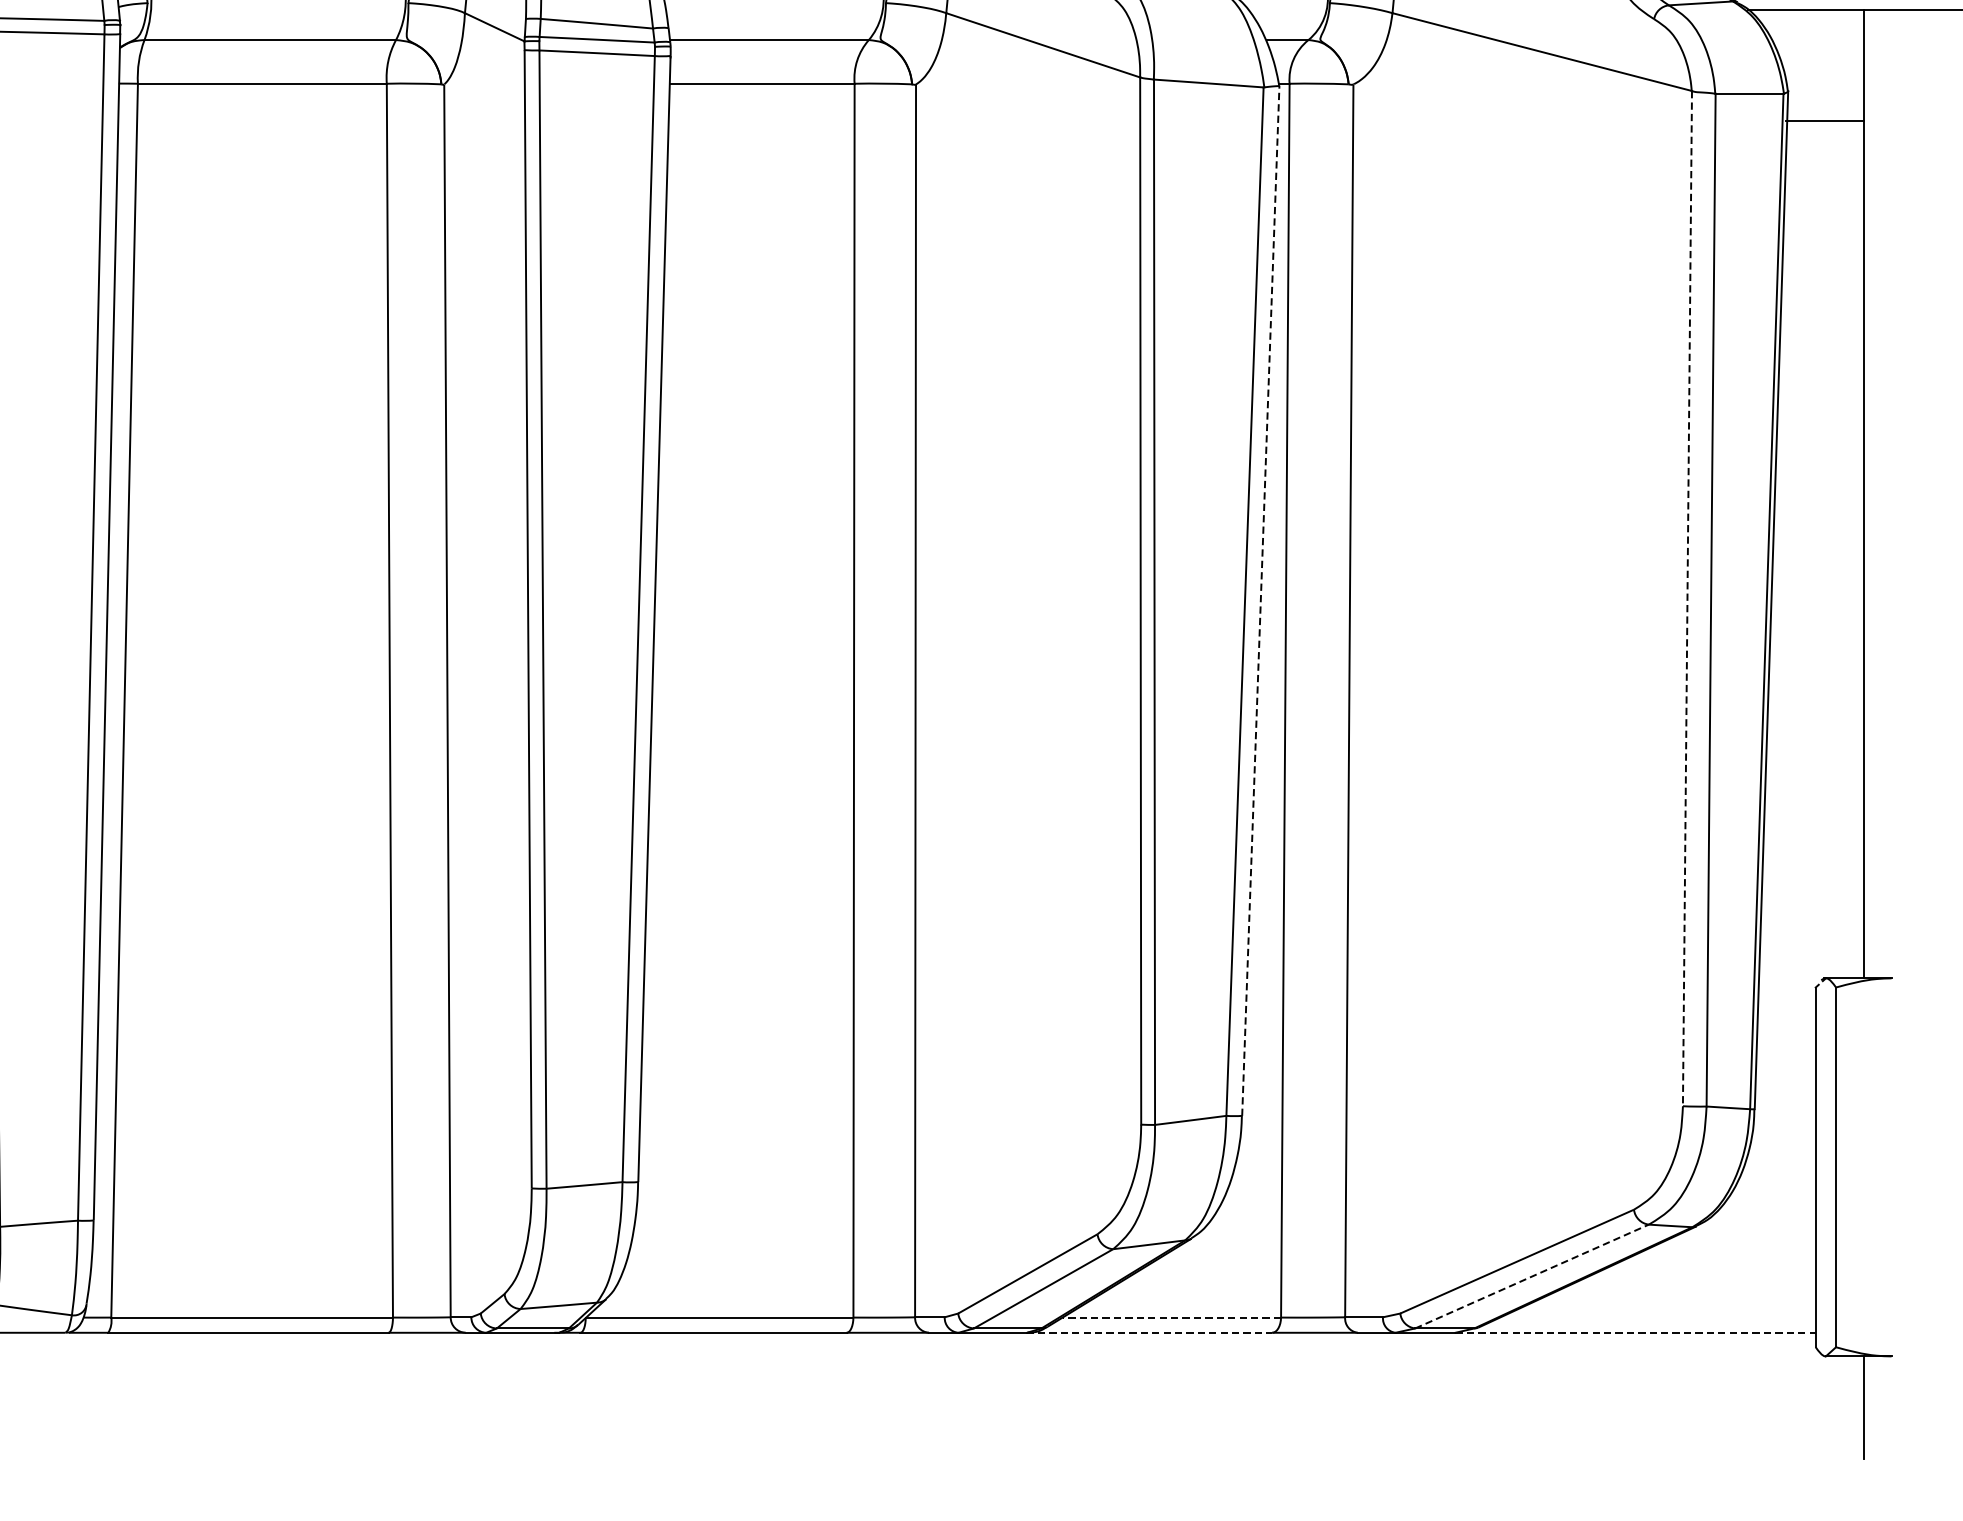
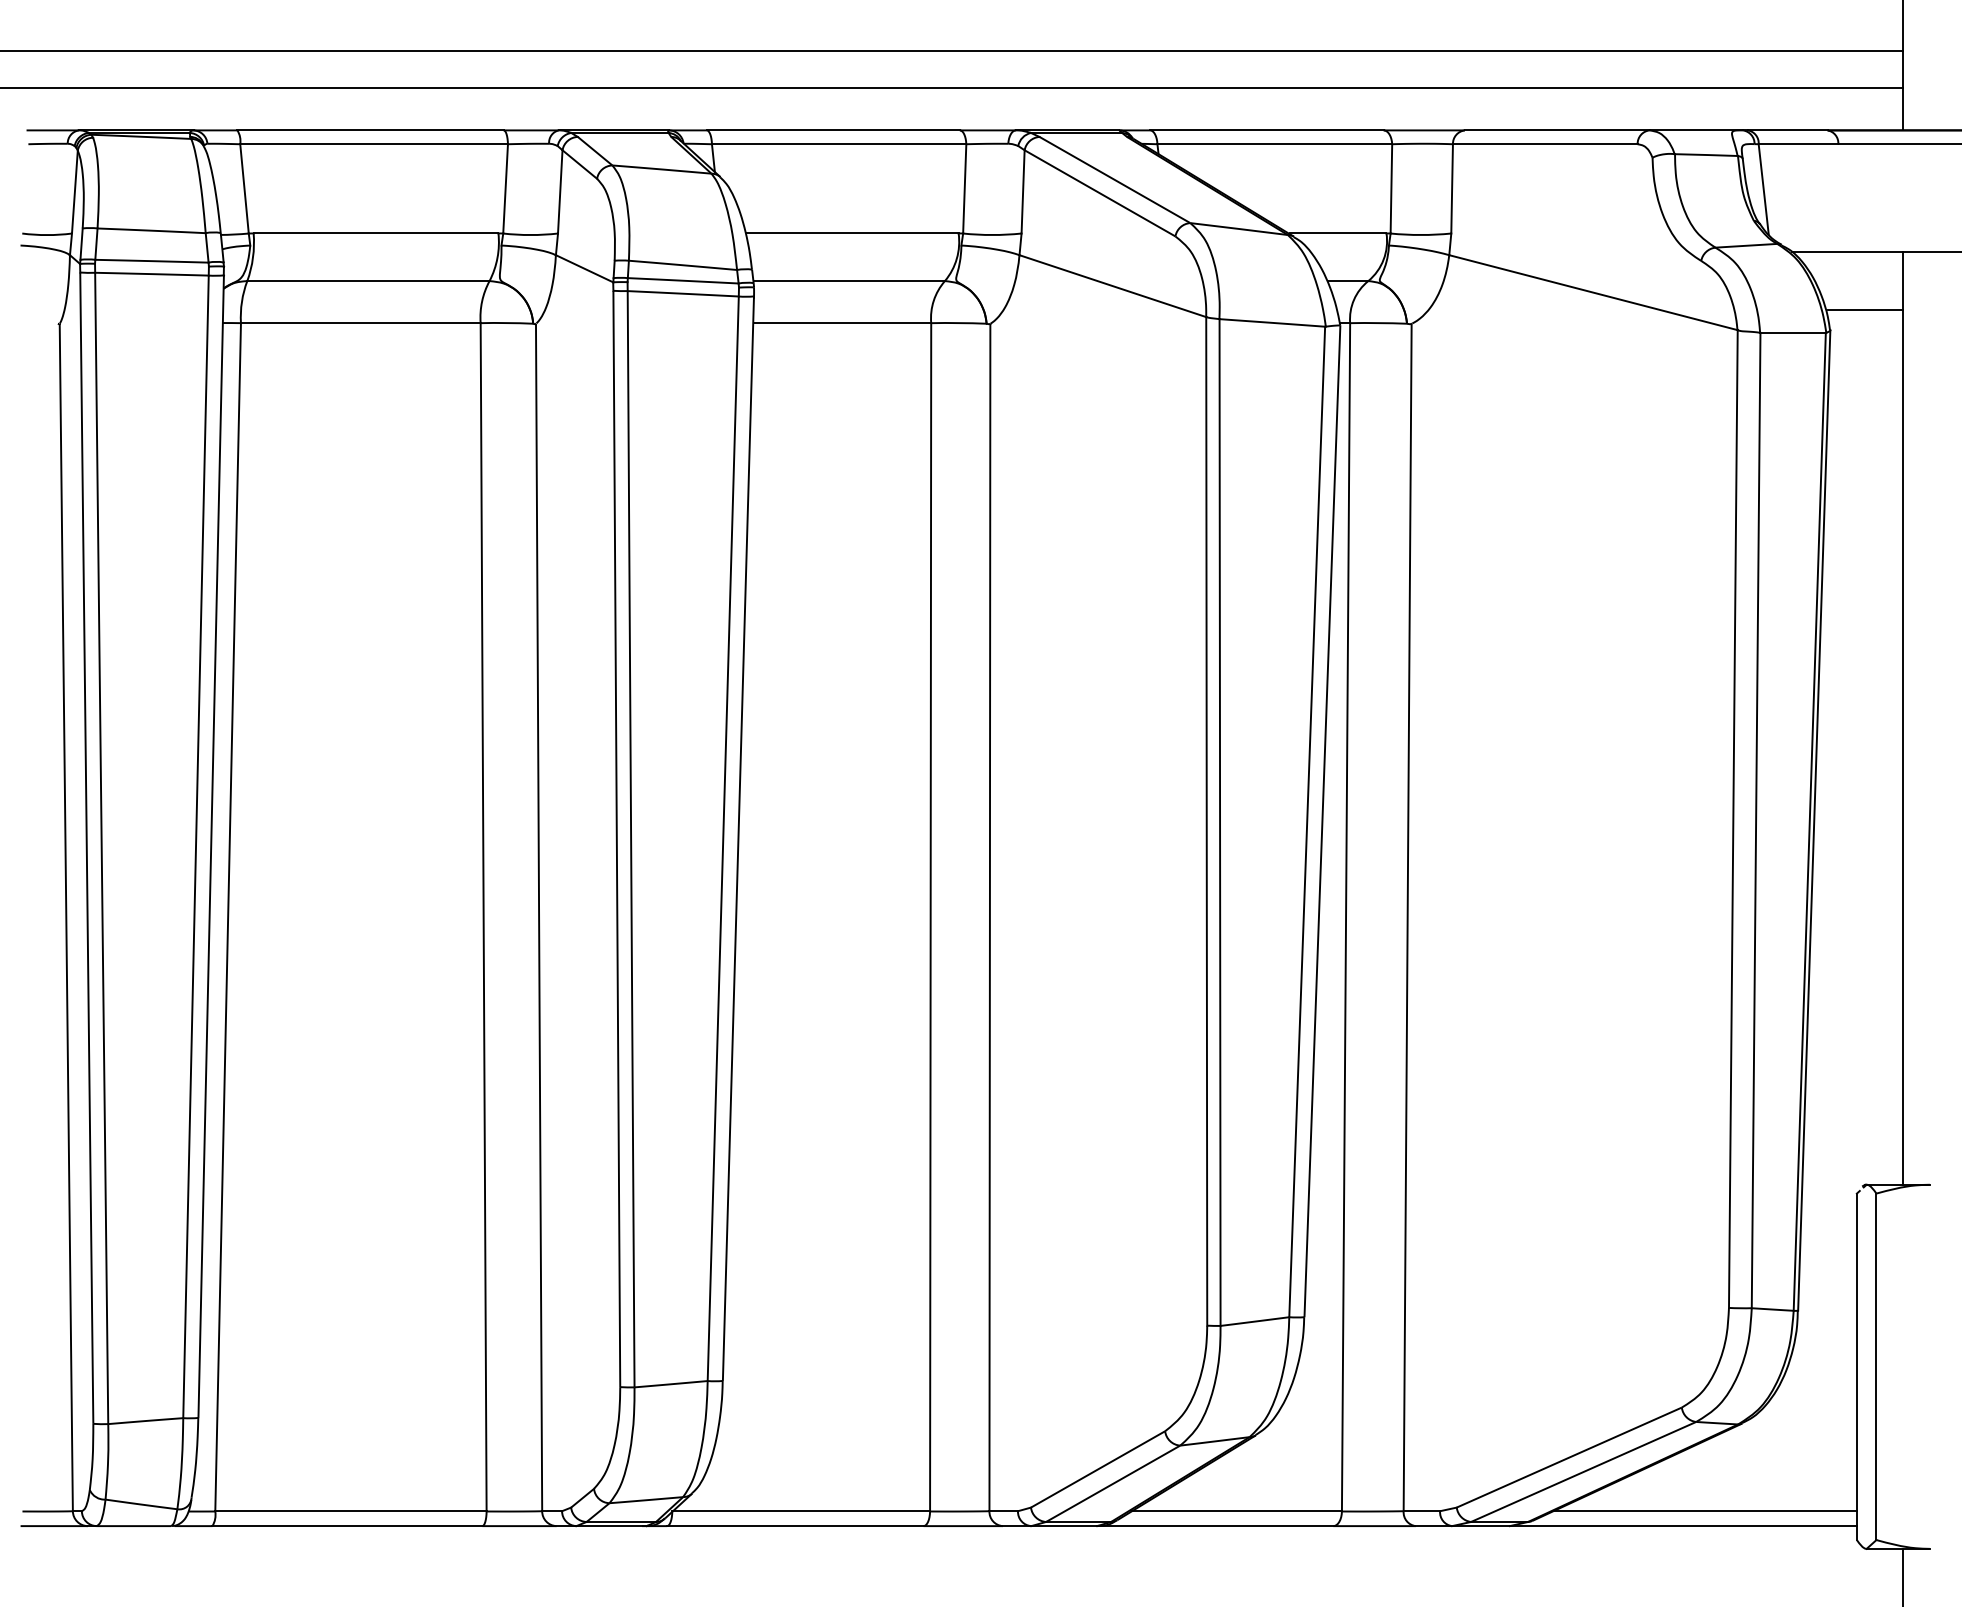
line: (1824, 121) -> (1865, 310), moved
line: (1687, 599) -> (1733, 819), dashed -> solid
line: (1260, 601) -> (1322, 821), dashed -> solid
line: (1530, 1277) -> (1582, 1472), dashed -> solid
line: (1171, 1317) -> (1236, 1511), dashed -> solid
line: (1657, 1317) -> (1704, 1511), added
line: (1149, 1333) -> (1215, 1526), dashed -> solid
line: (1635, 1333) -> (1683, 1526), dashed -> solid

